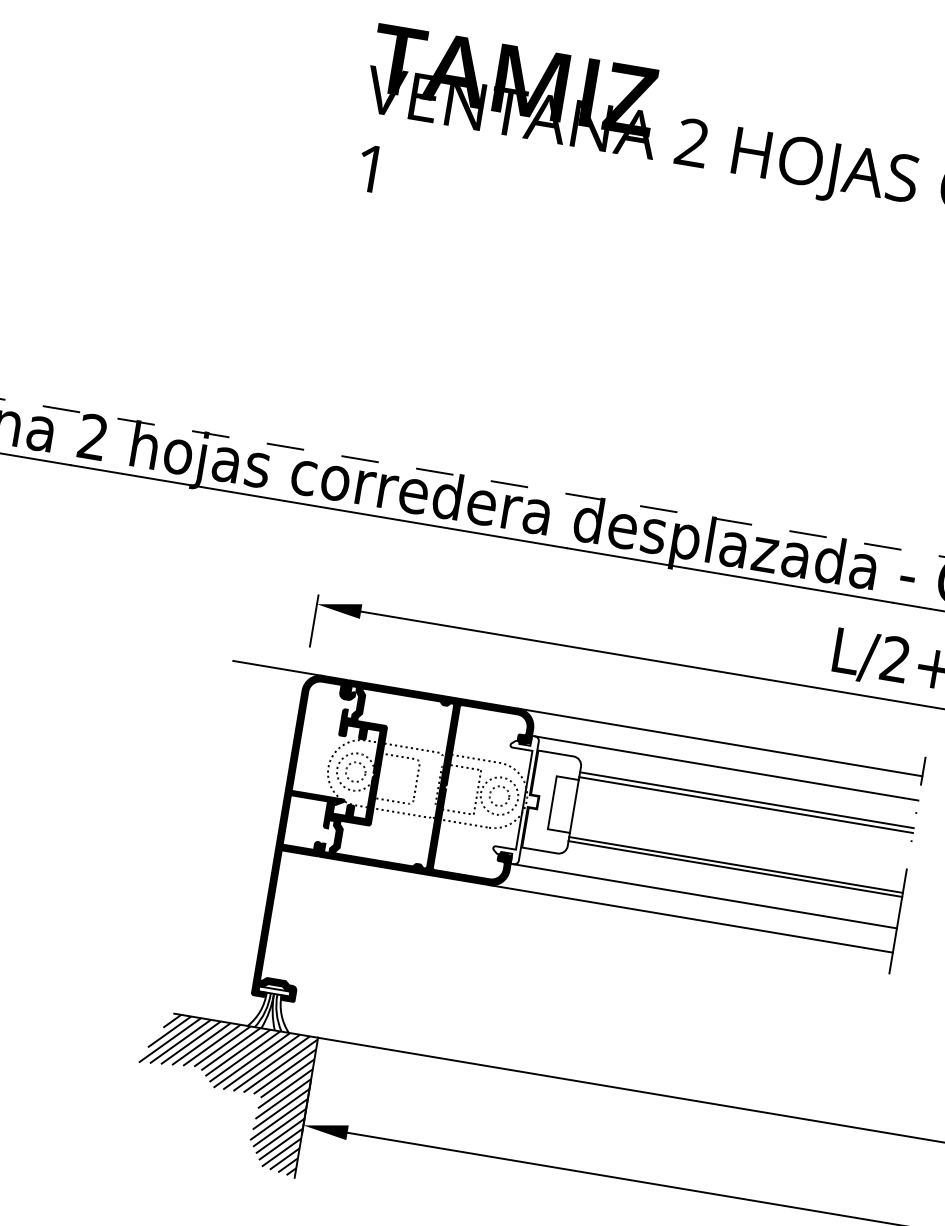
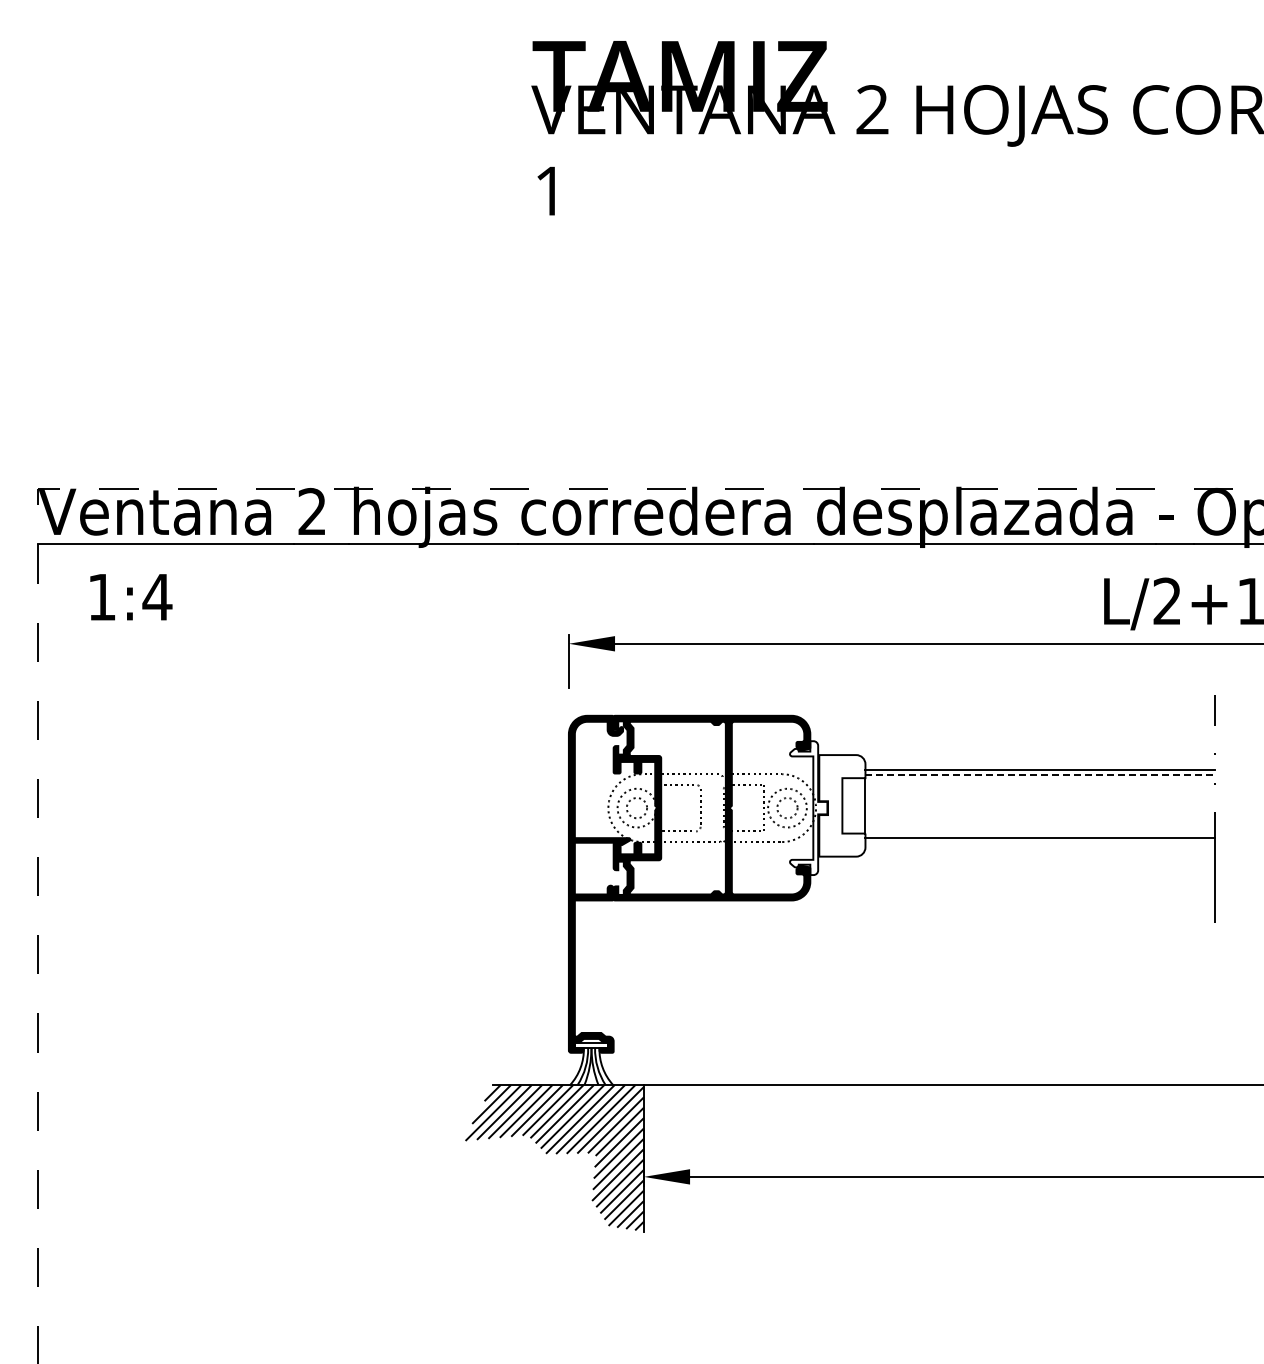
line: (278, 668) -> (540, 715), removed
line: (719, 742) -> (1002, 715), removed
line: (726, 768) -> (1013, 741), removed
line: (746, 805) -> (1040, 775), solid -> dashed
line: (734, 869) -> (1039, 842), removed
line: (704, 896) -> (1013, 875), removed
line: (690, 918) -> (1002, 900), removed

